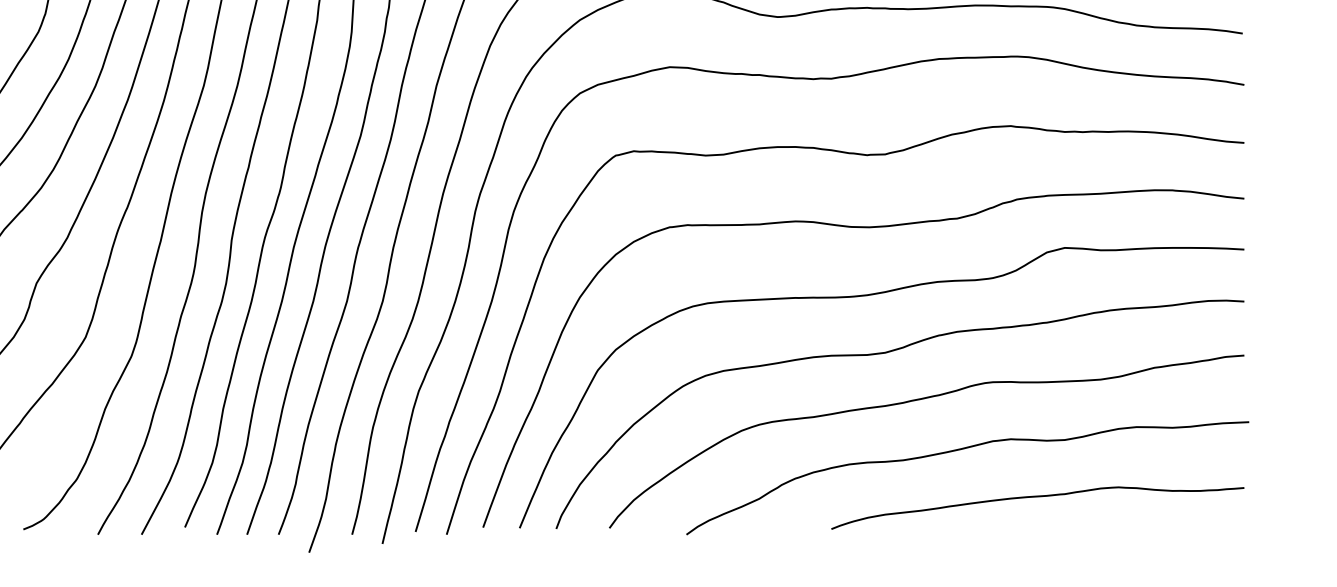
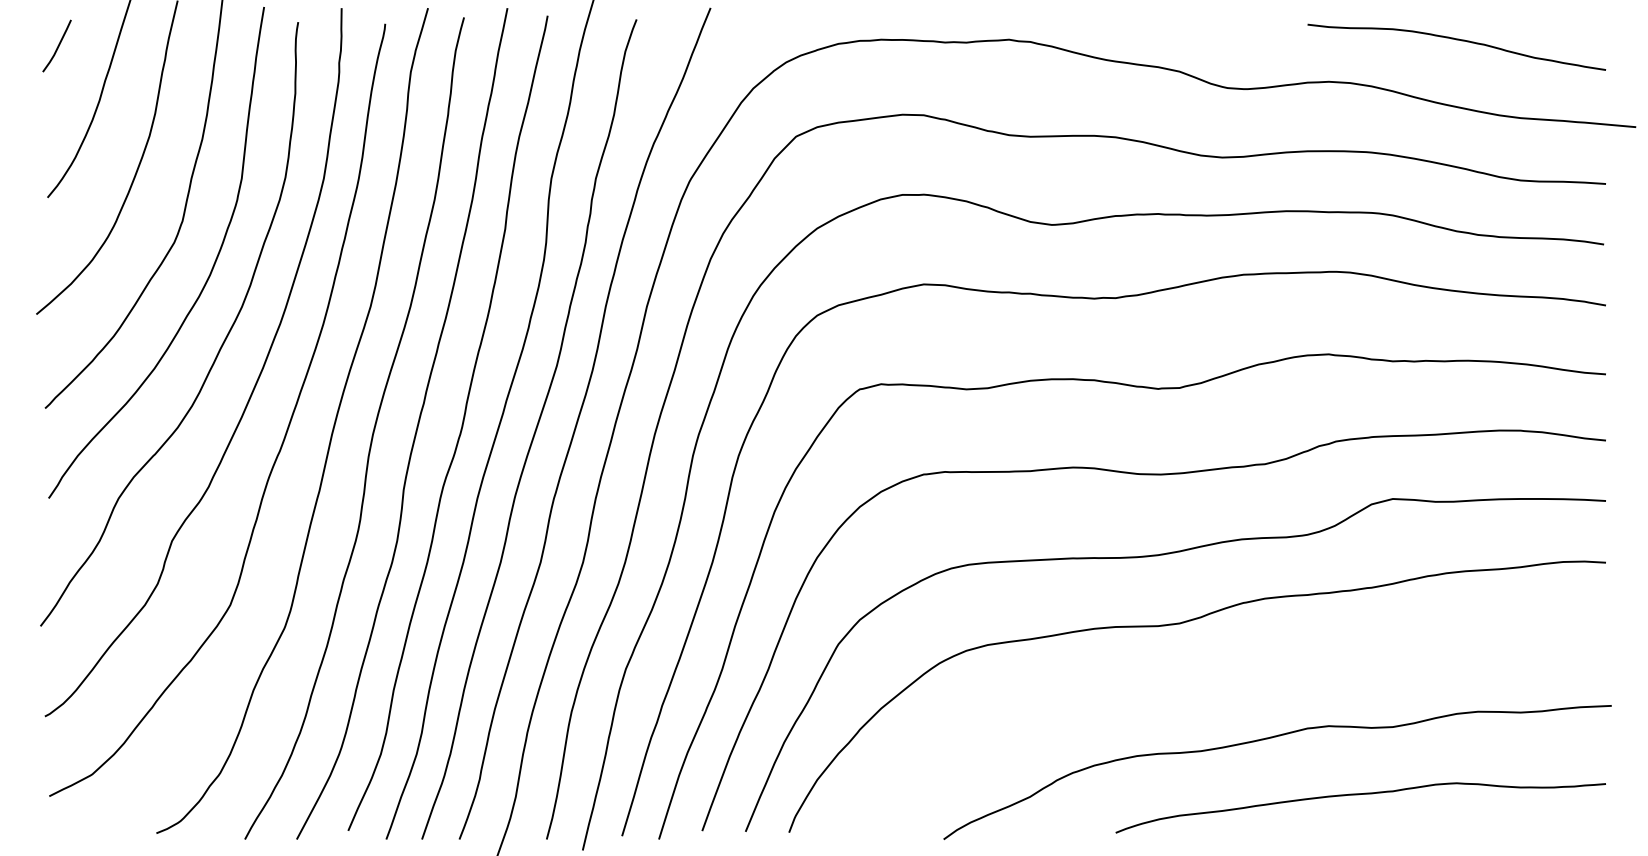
curve: (917, 400) -> (1217, 680), removed

